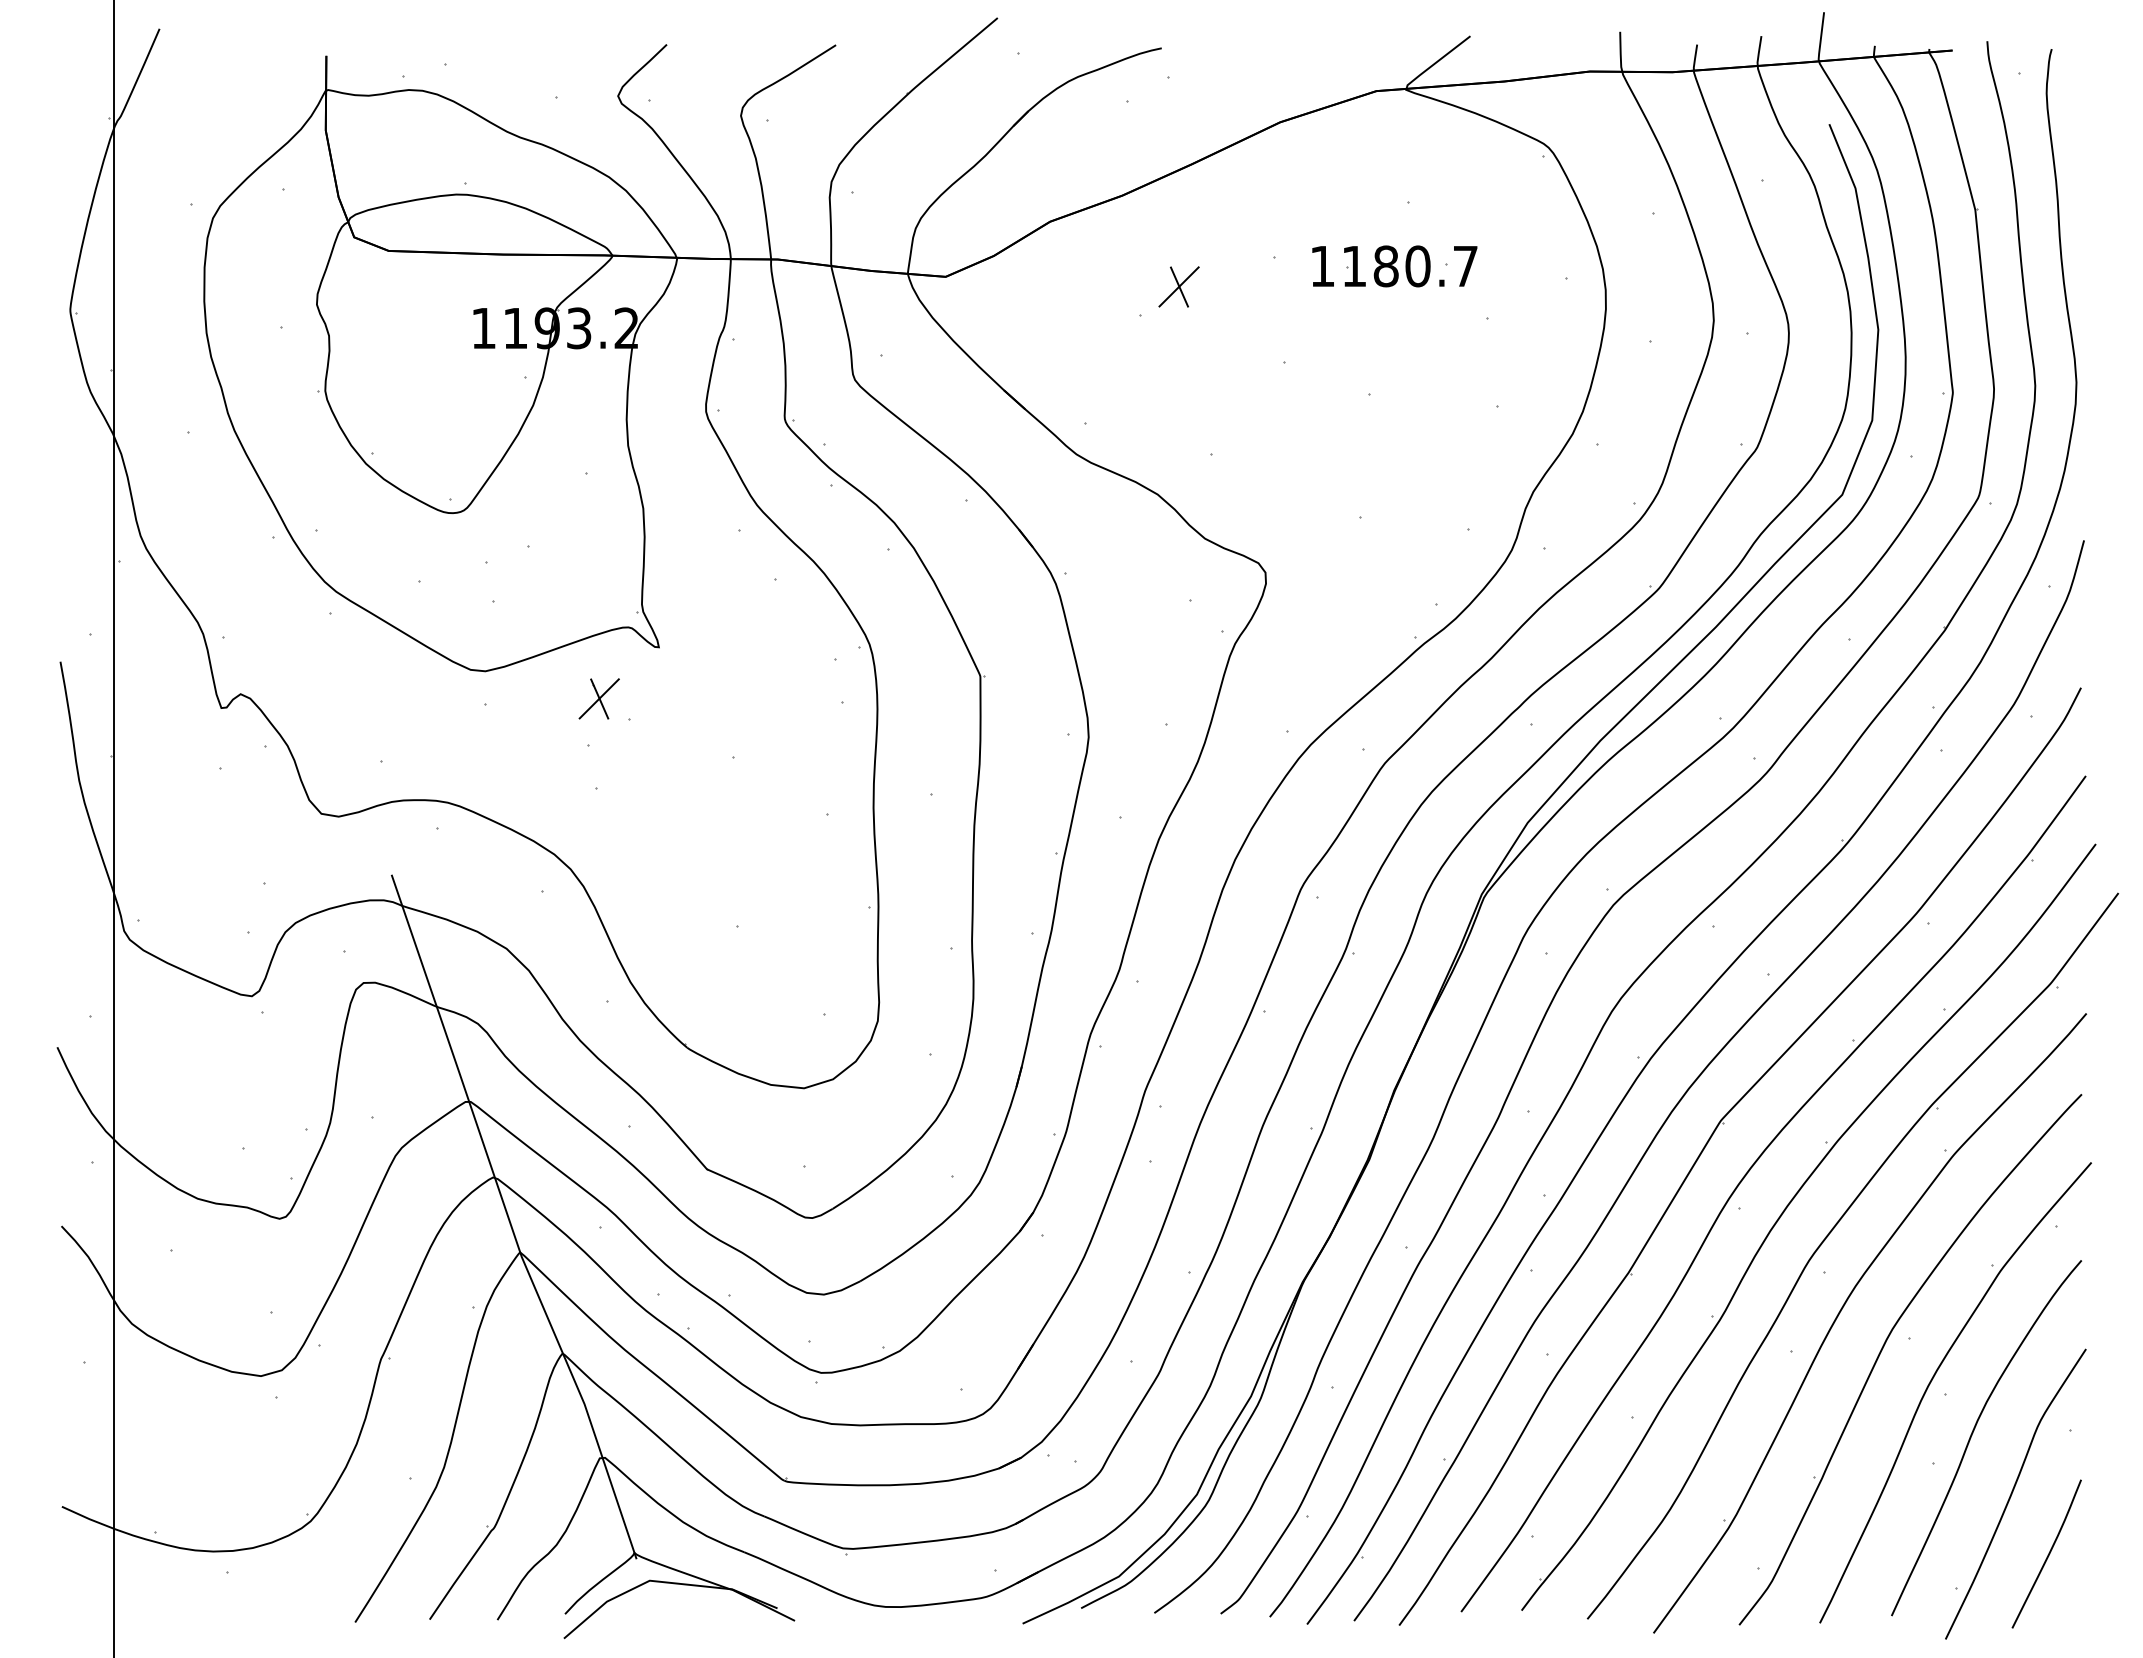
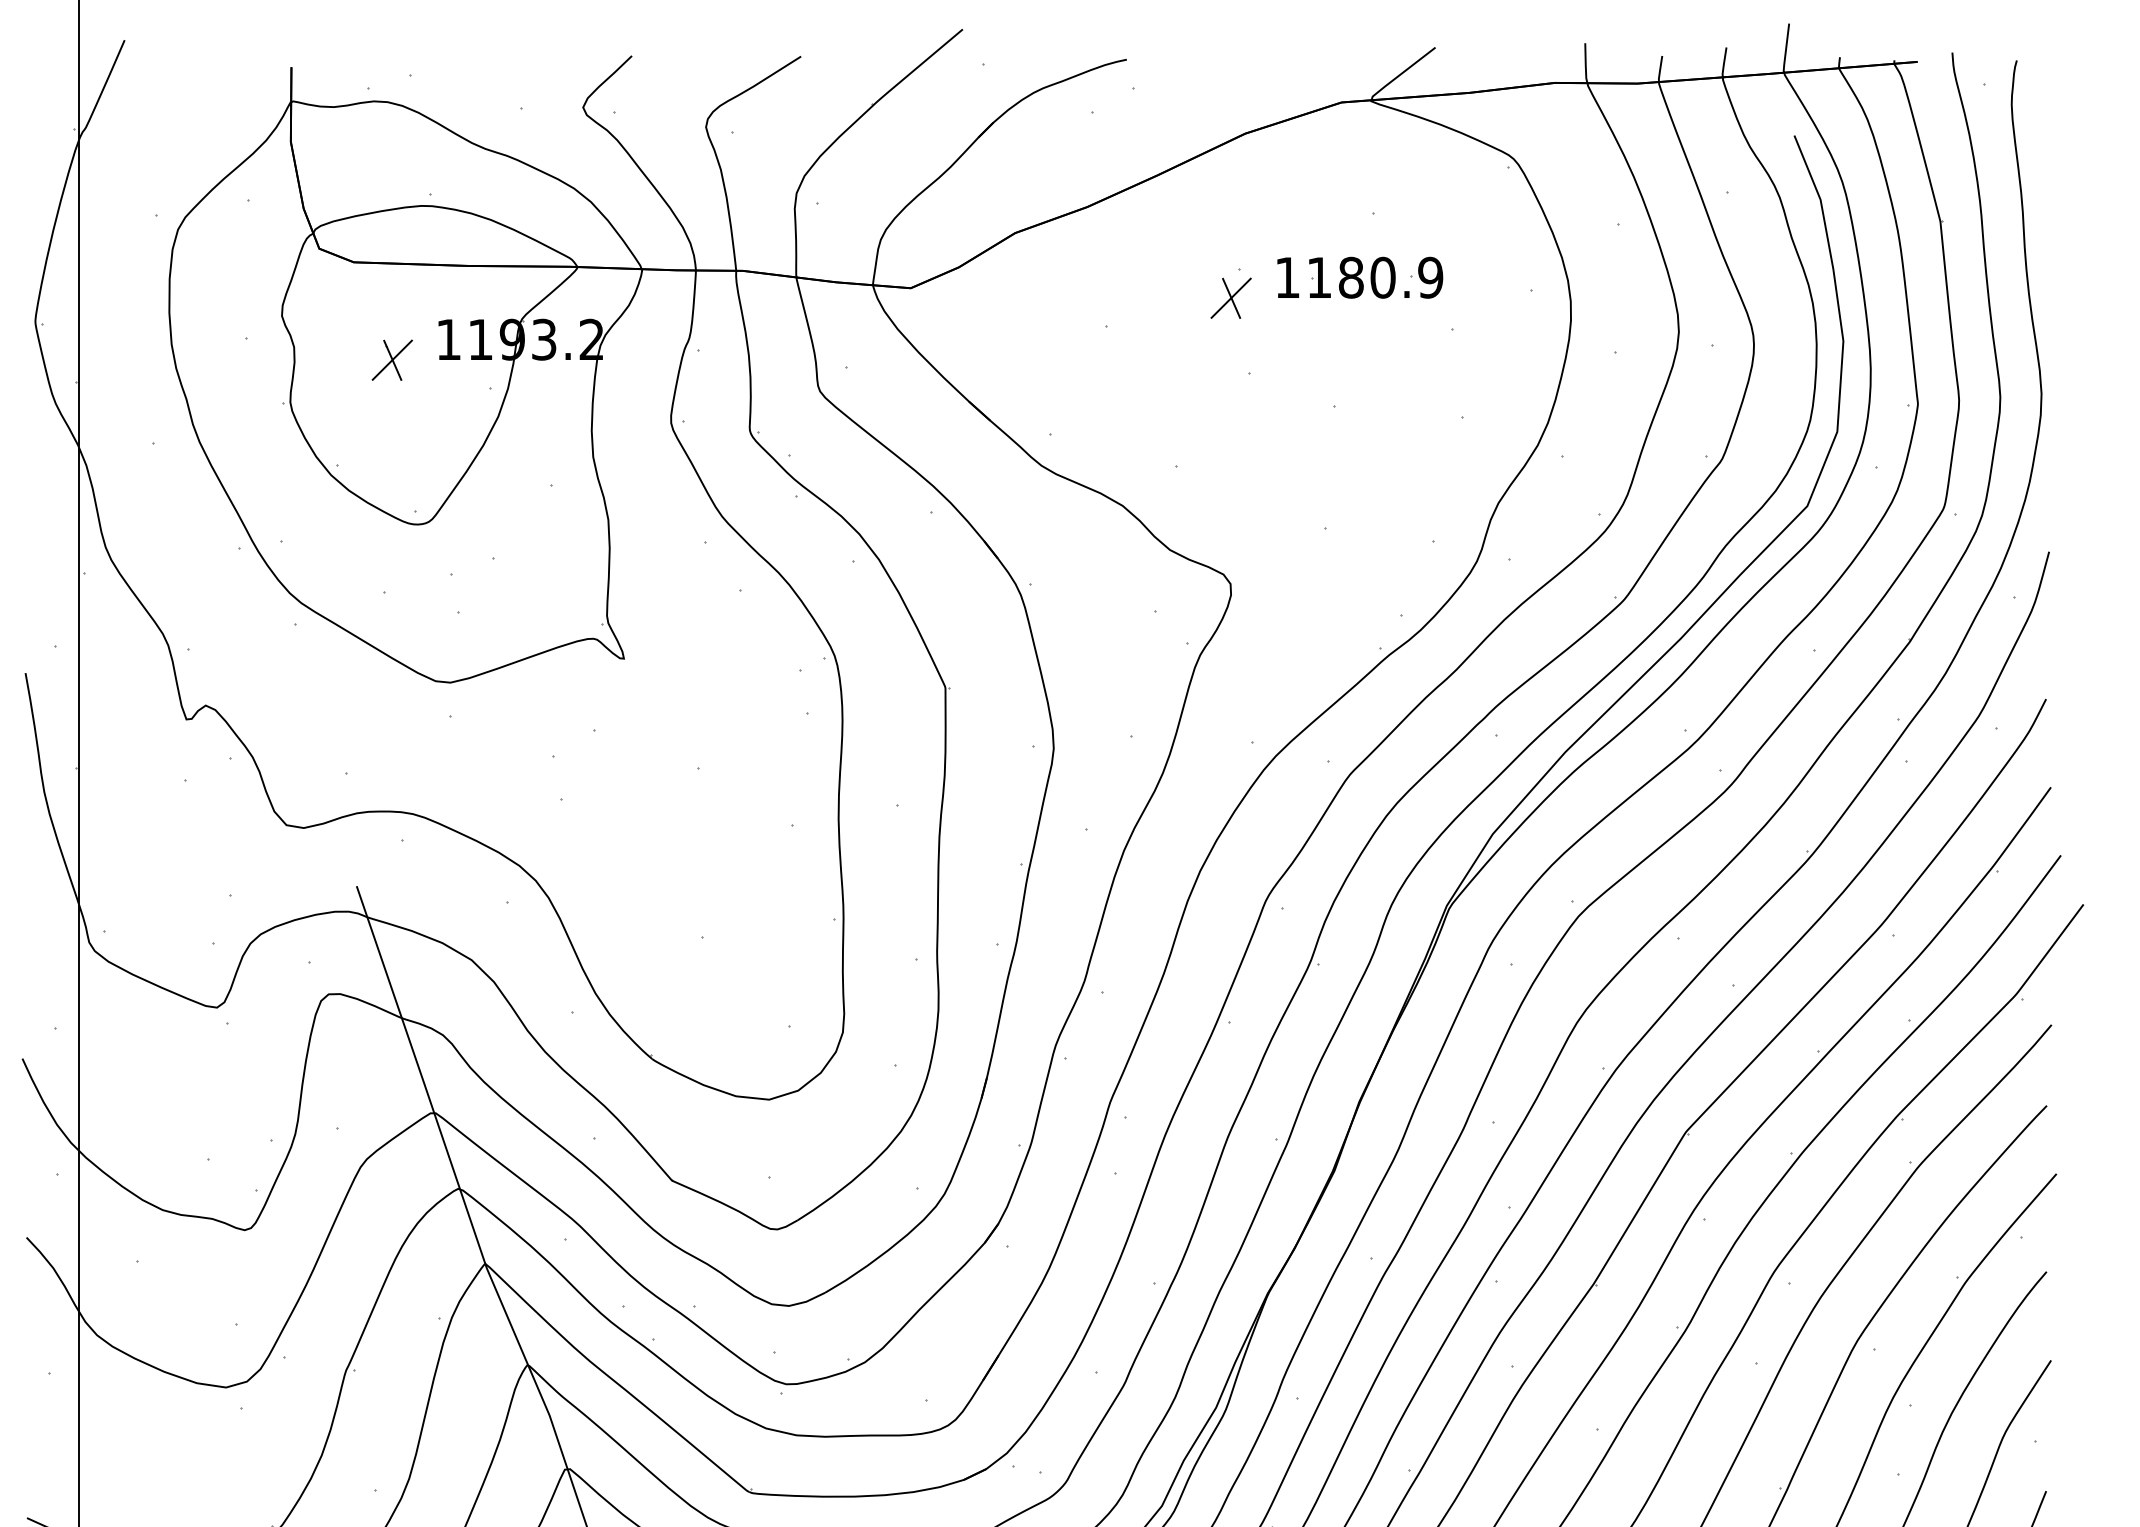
text: (1465, 266) -> (1430, 277), 1180.7 -> 1180.9
part: (1178, 286) -> (1230, 297), moved
part: (598, 698) -> (391, 359), moved

